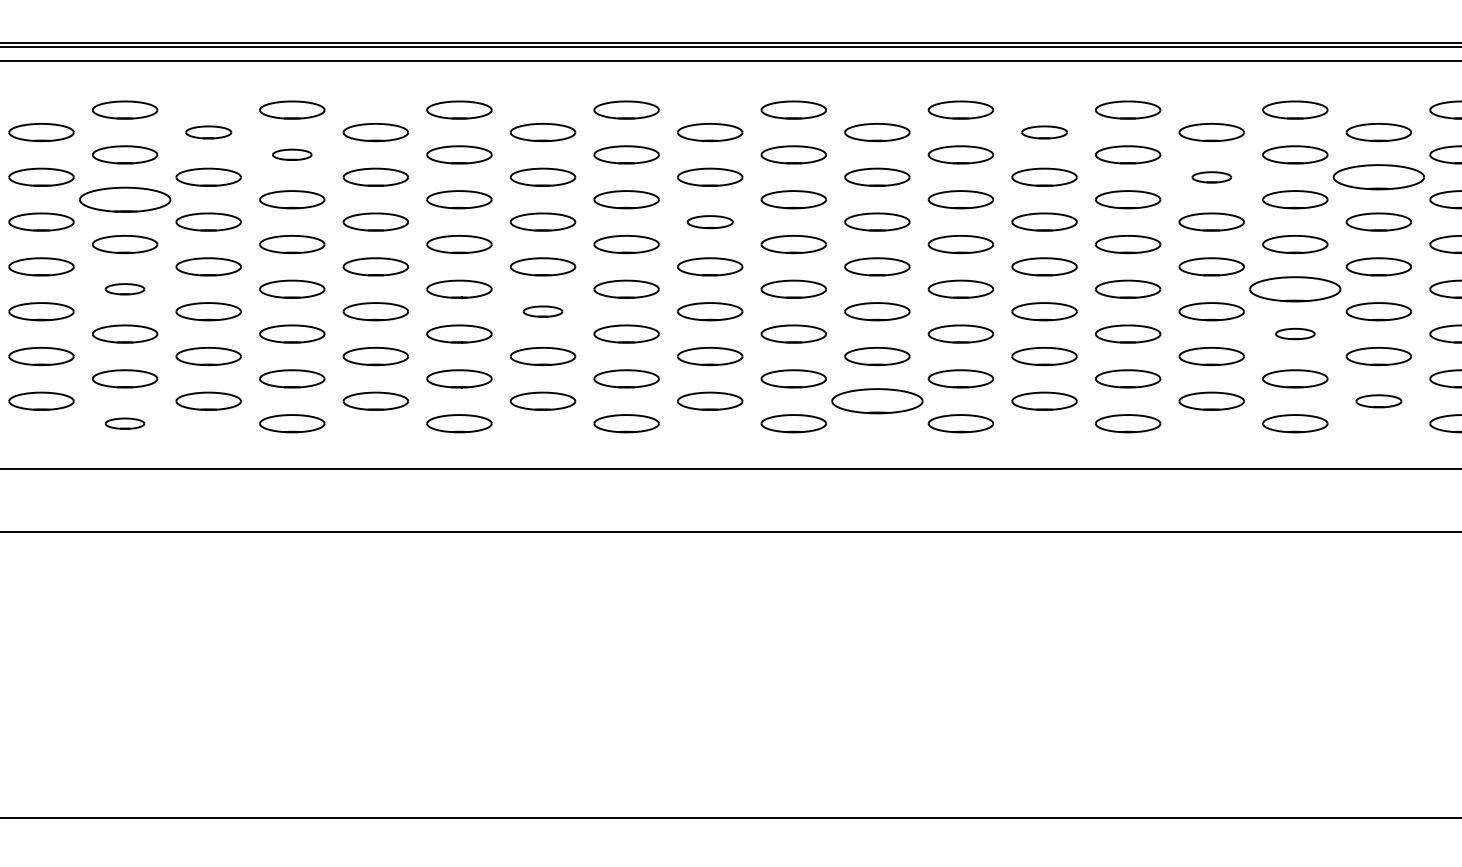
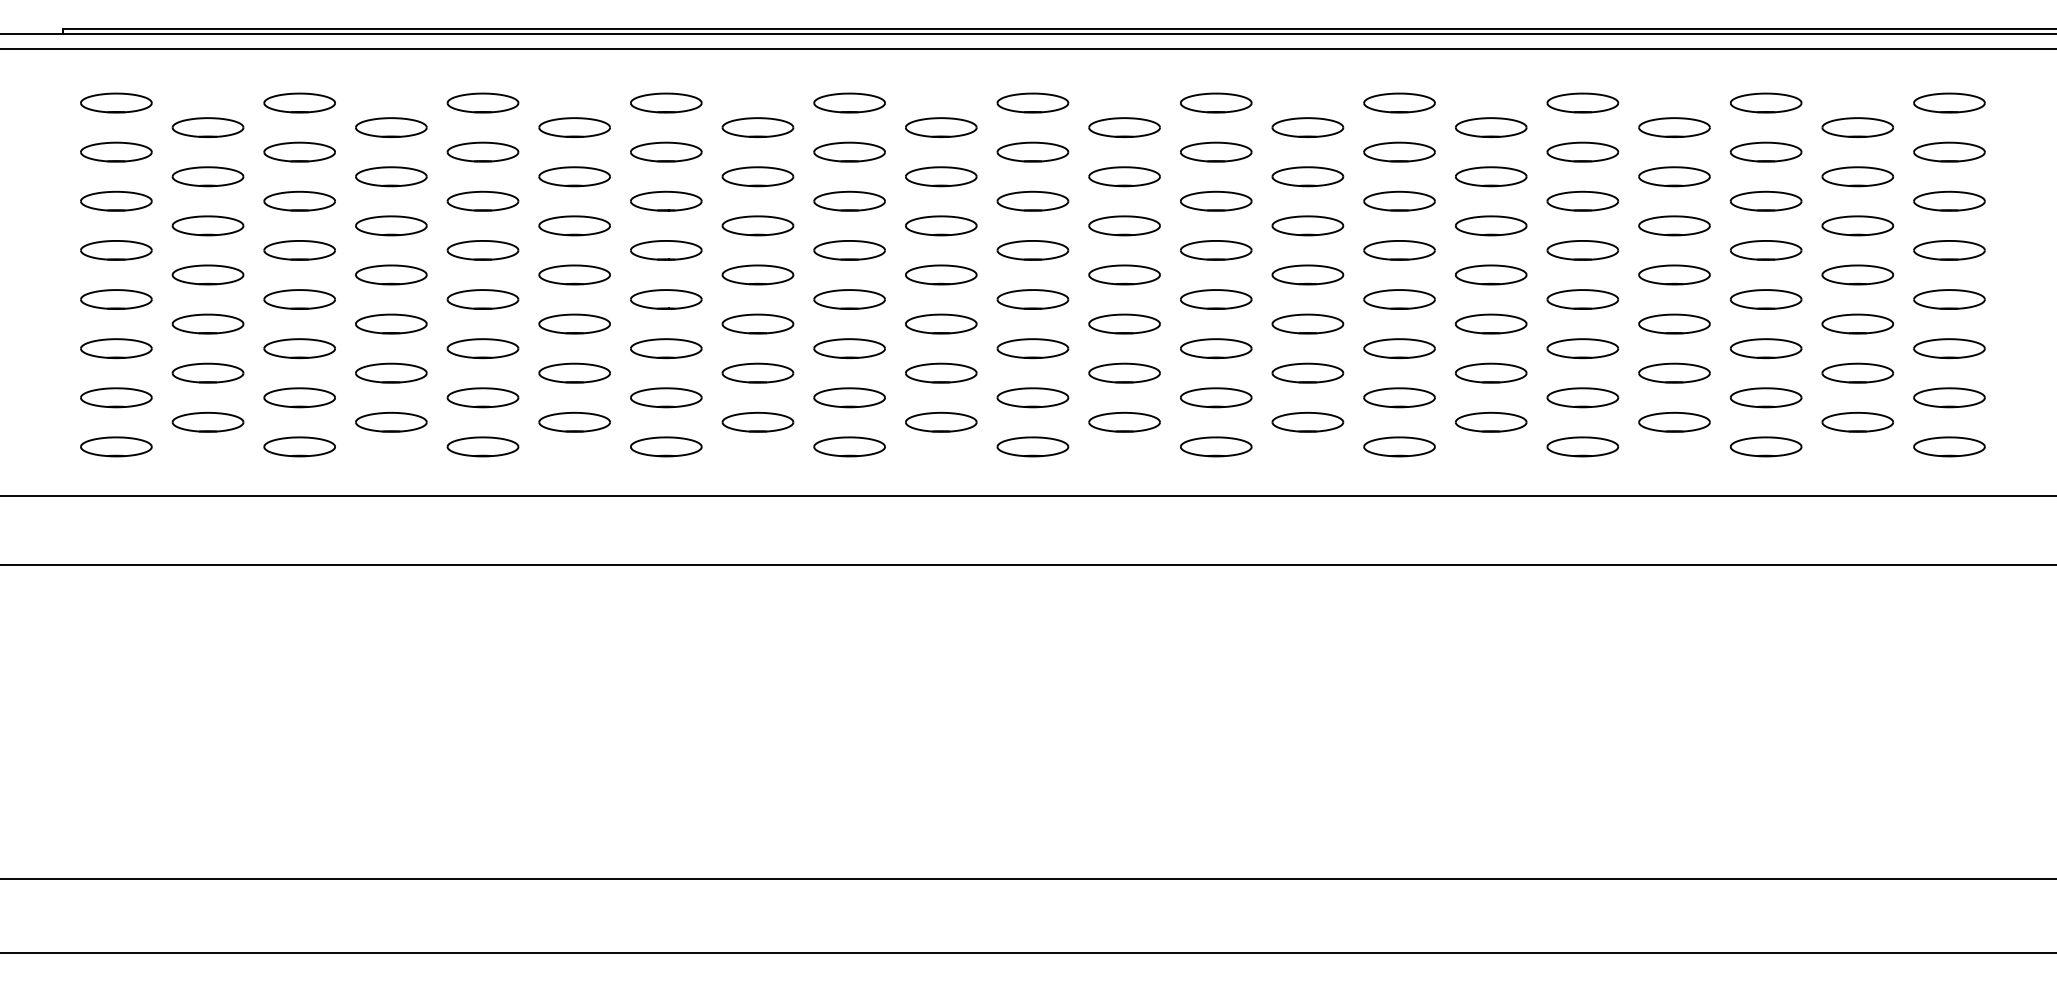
part: (208, 132) -> (391, 127), size x1.43
part: (1044, 132) -> (1307, 127), size x1.43
part: (291, 154) -> (482, 151), size x1.67
part: (1212, 177) -> (1491, 176), size x1.67
part: (1378, 177) -> (1674, 176), size x0.71
part: (124, 198) -> (299, 200), size x0.71
part: (710, 221) -> (941, 225), size x1.43
part: (124, 289) -> (299, 299), size x1.67
part: (1295, 289) -> (1582, 299), size x0.71
part: (542, 311) -> (757, 323), size x1.67
part: (1295, 333) -> (1582, 348), size x1.67
part: (877, 401) -> (1124, 422), size x0.71
part: (1378, 401) -> (1674, 422), size x1.43
part: (124, 423) -> (299, 446), size x1.67

